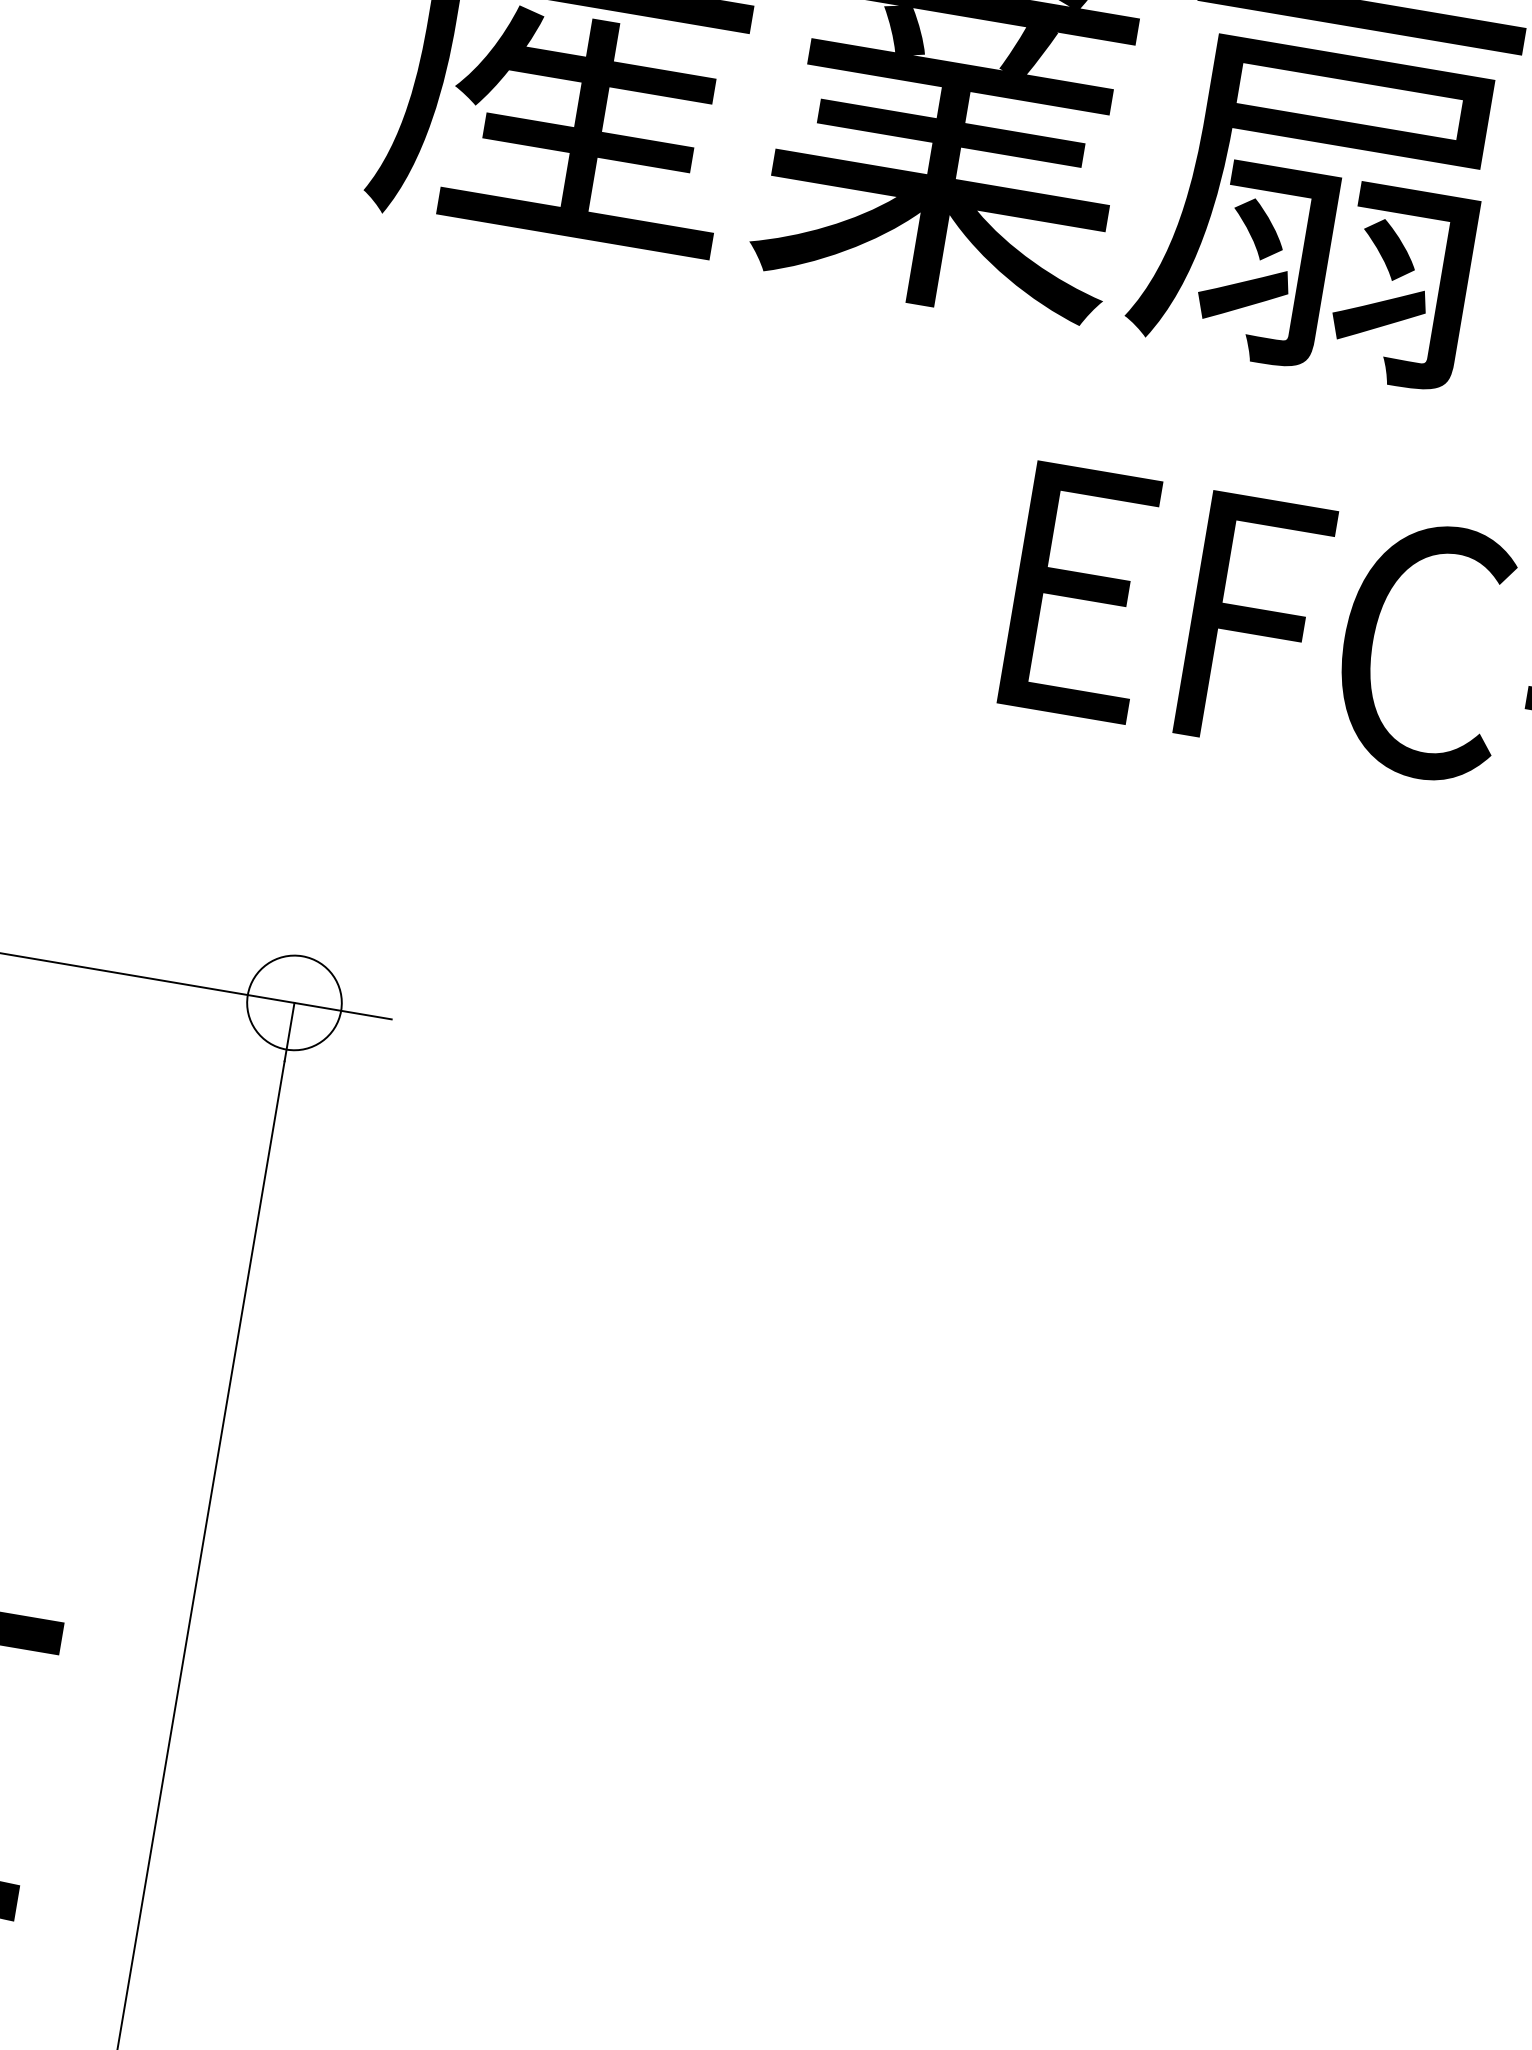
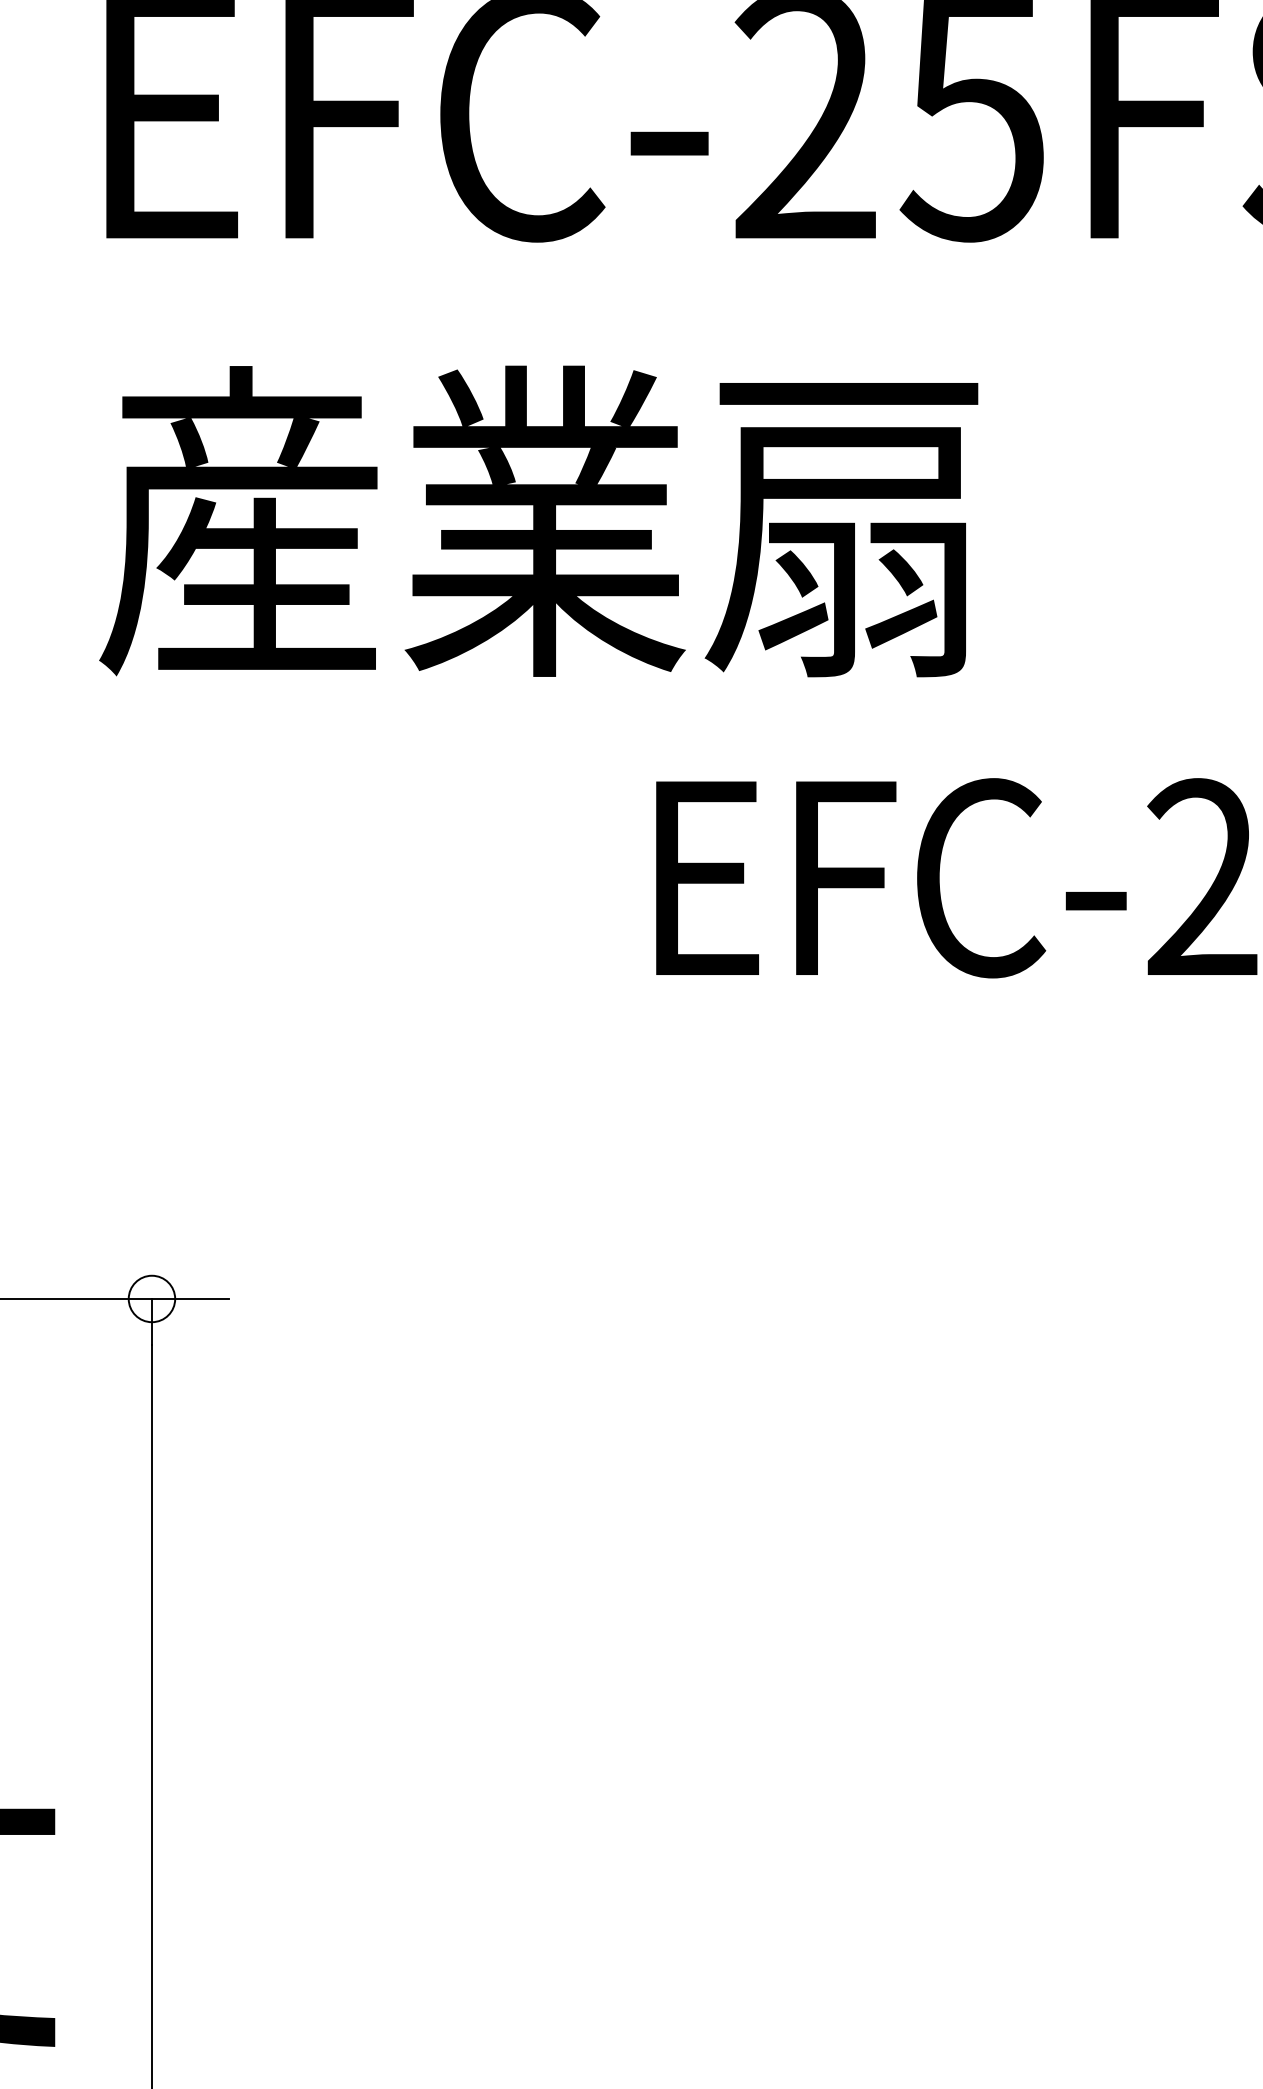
circle: (294, 1002) -> (151, 1298), size x0.62

